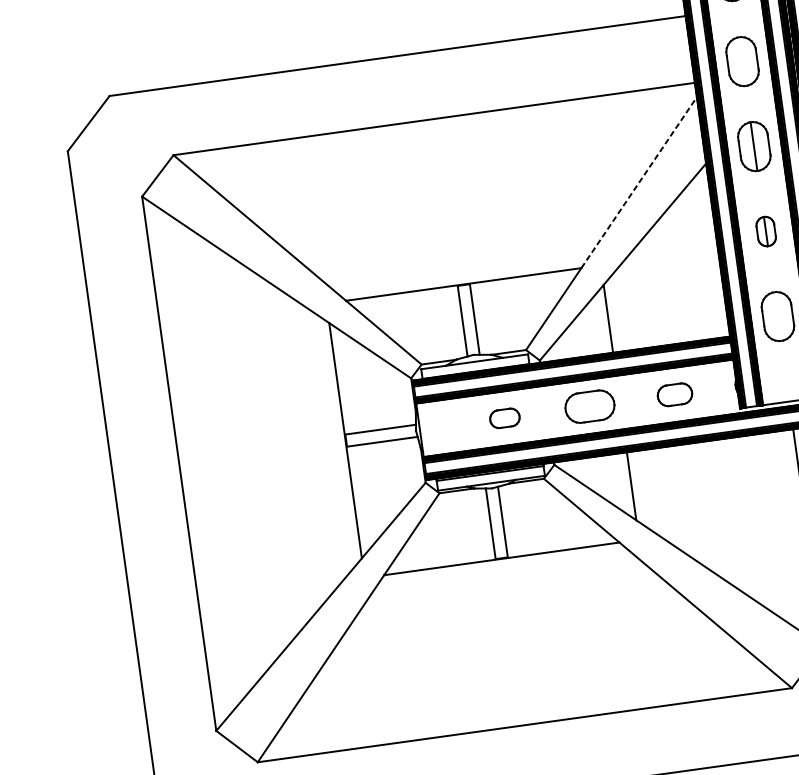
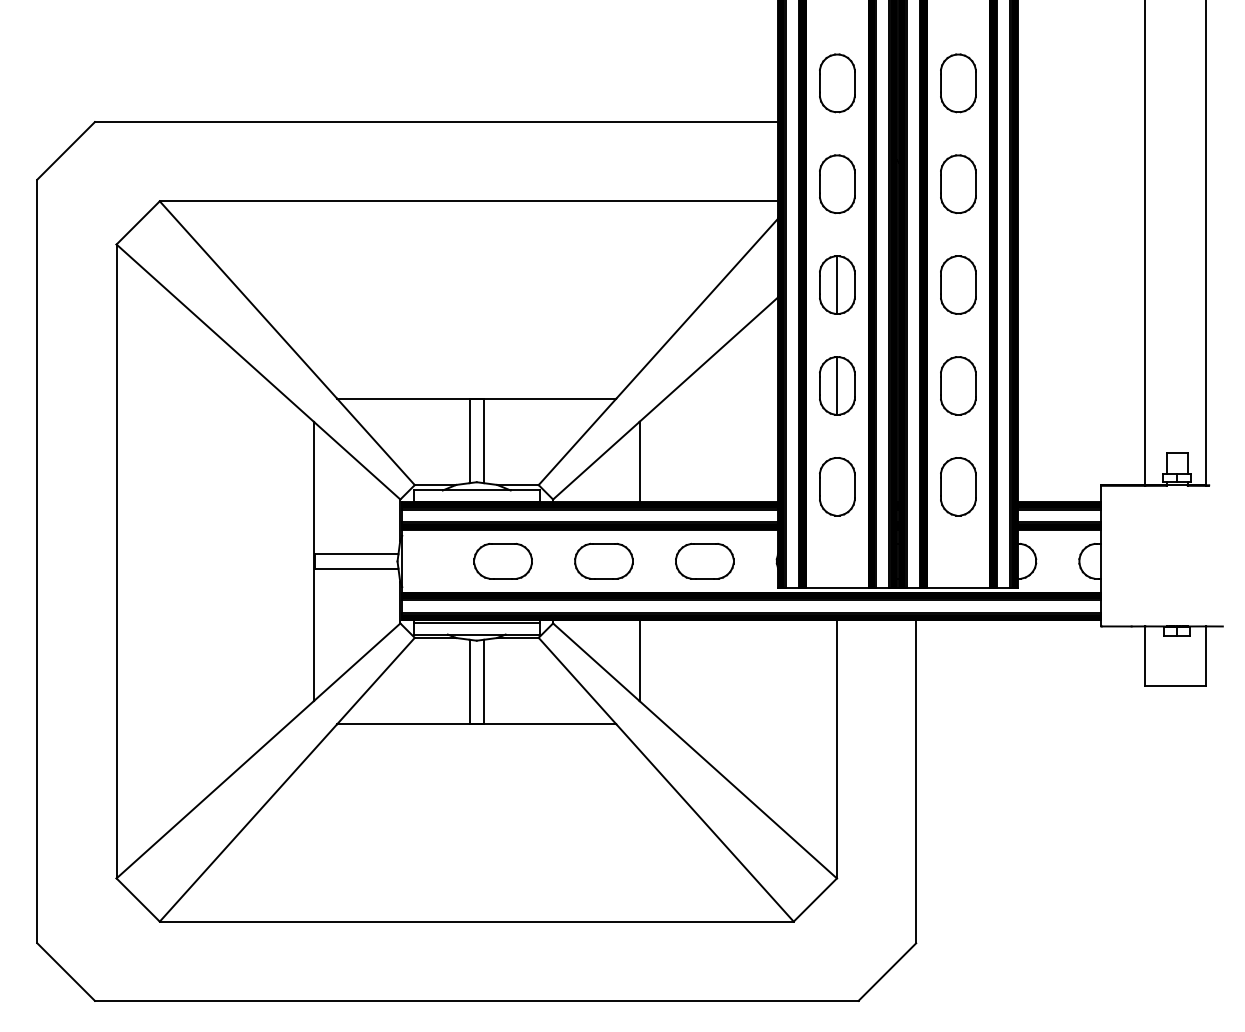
line: (639, 182) -> (697, 308), dashed -> solid
part: (766, 231) -> (837, 385), size x1.67
part: (674, 394) -> (704, 560), size x1.43
part: (504, 417) -> (502, 560), size x1.67

